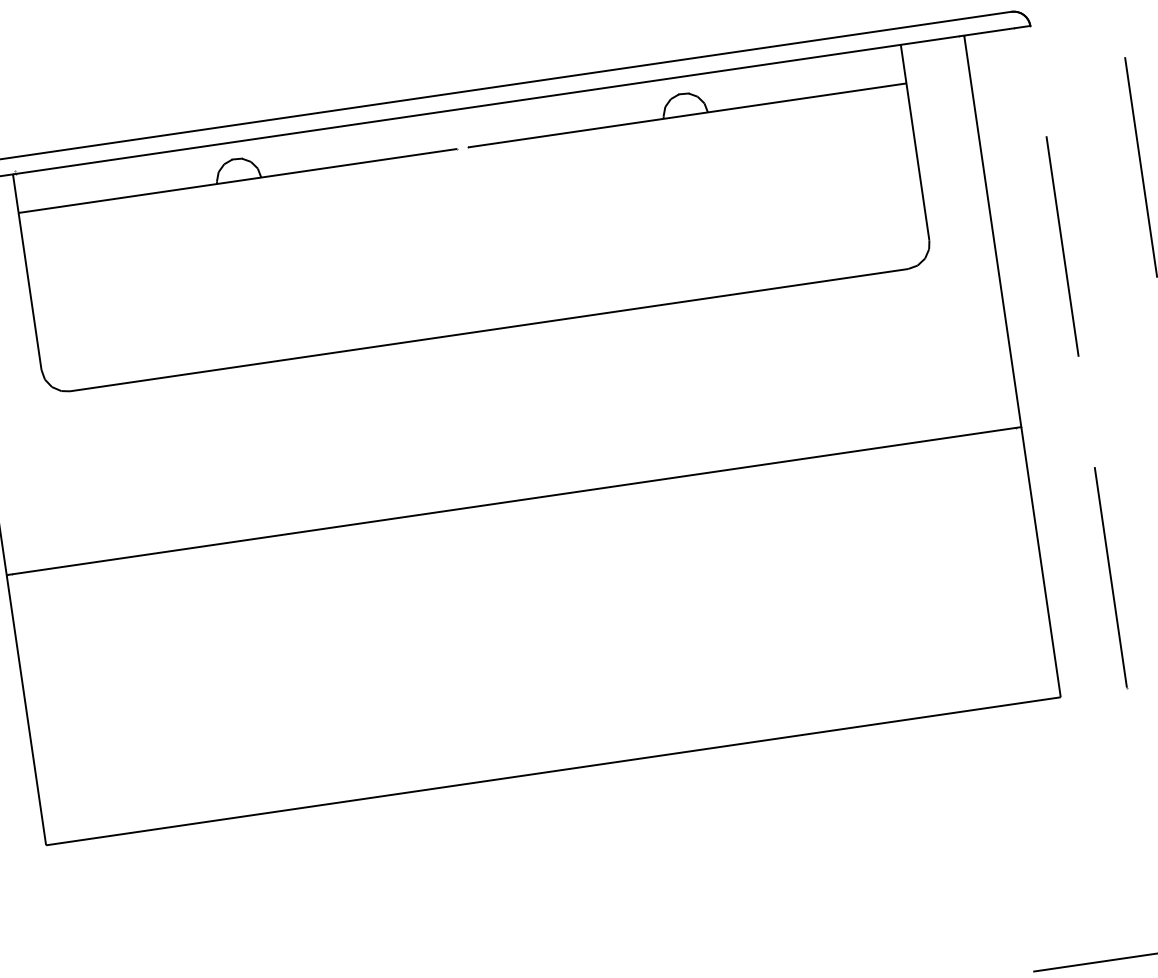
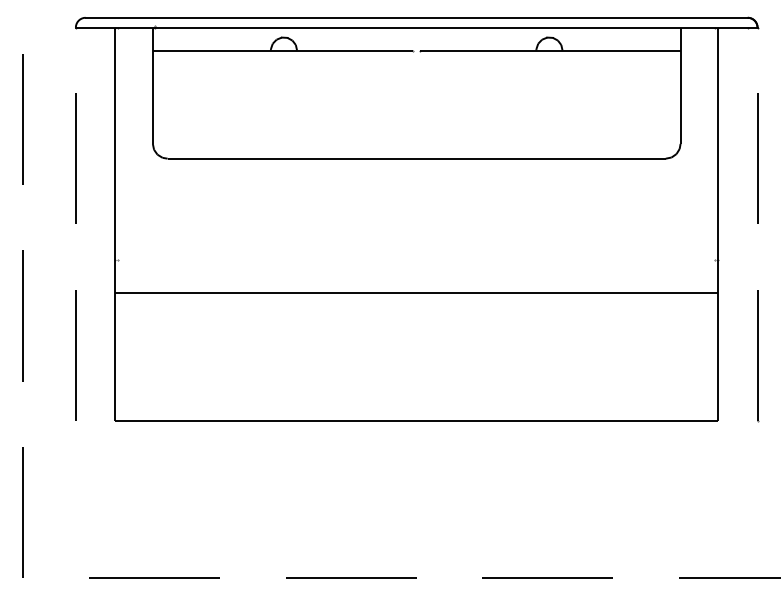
line: (513, 501) -> (416, 293), moved

